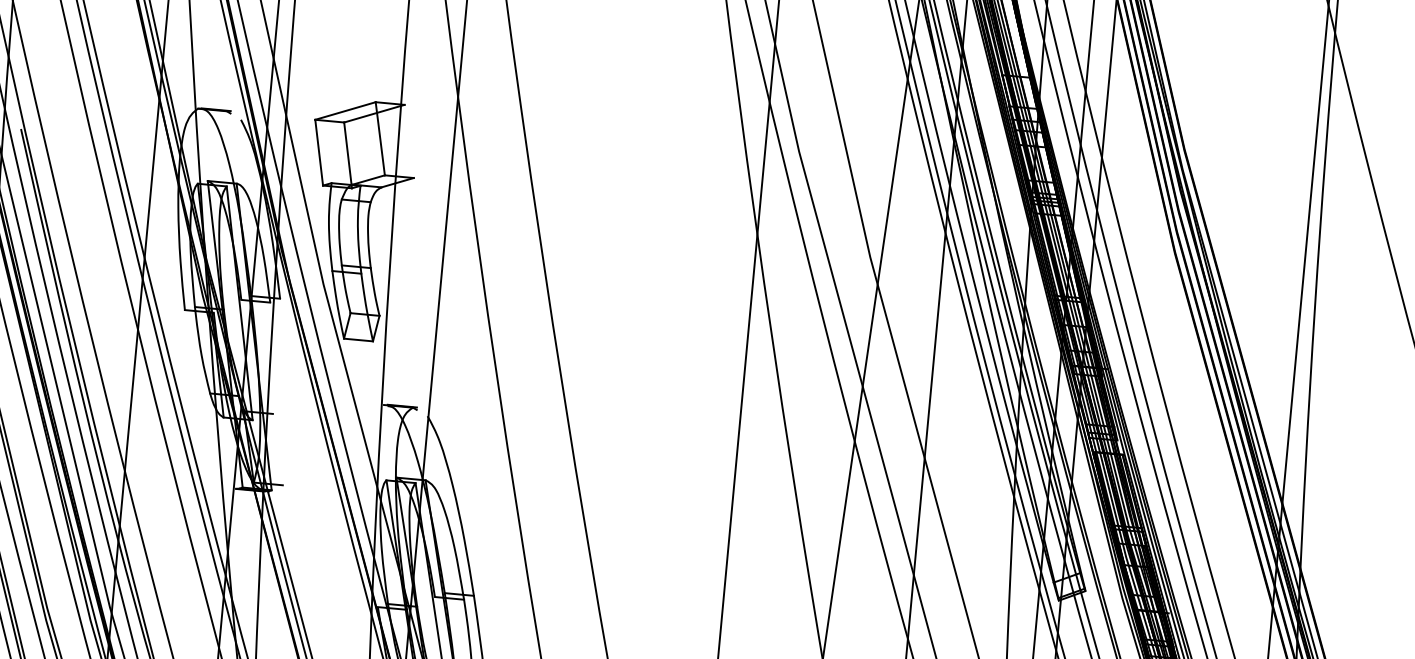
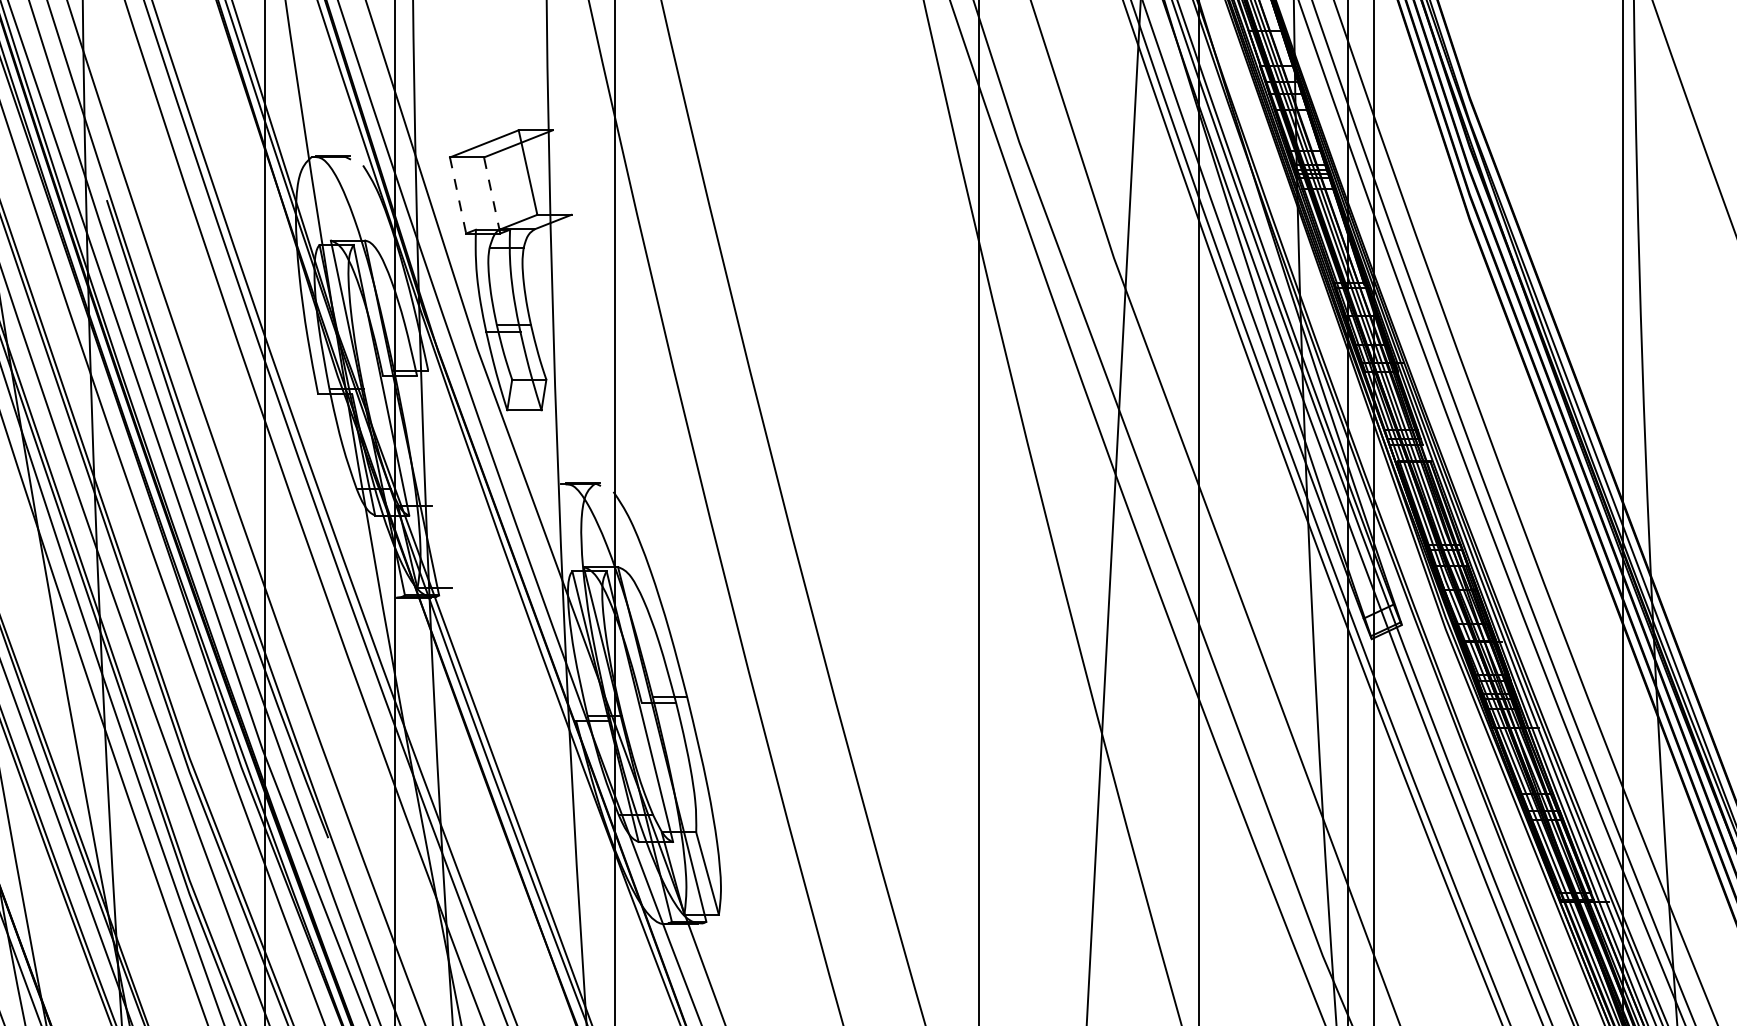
line: (319, 152) -> (458, 195), solid -> dashed
line: (348, 155) -> (492, 195), solid -> dashed

